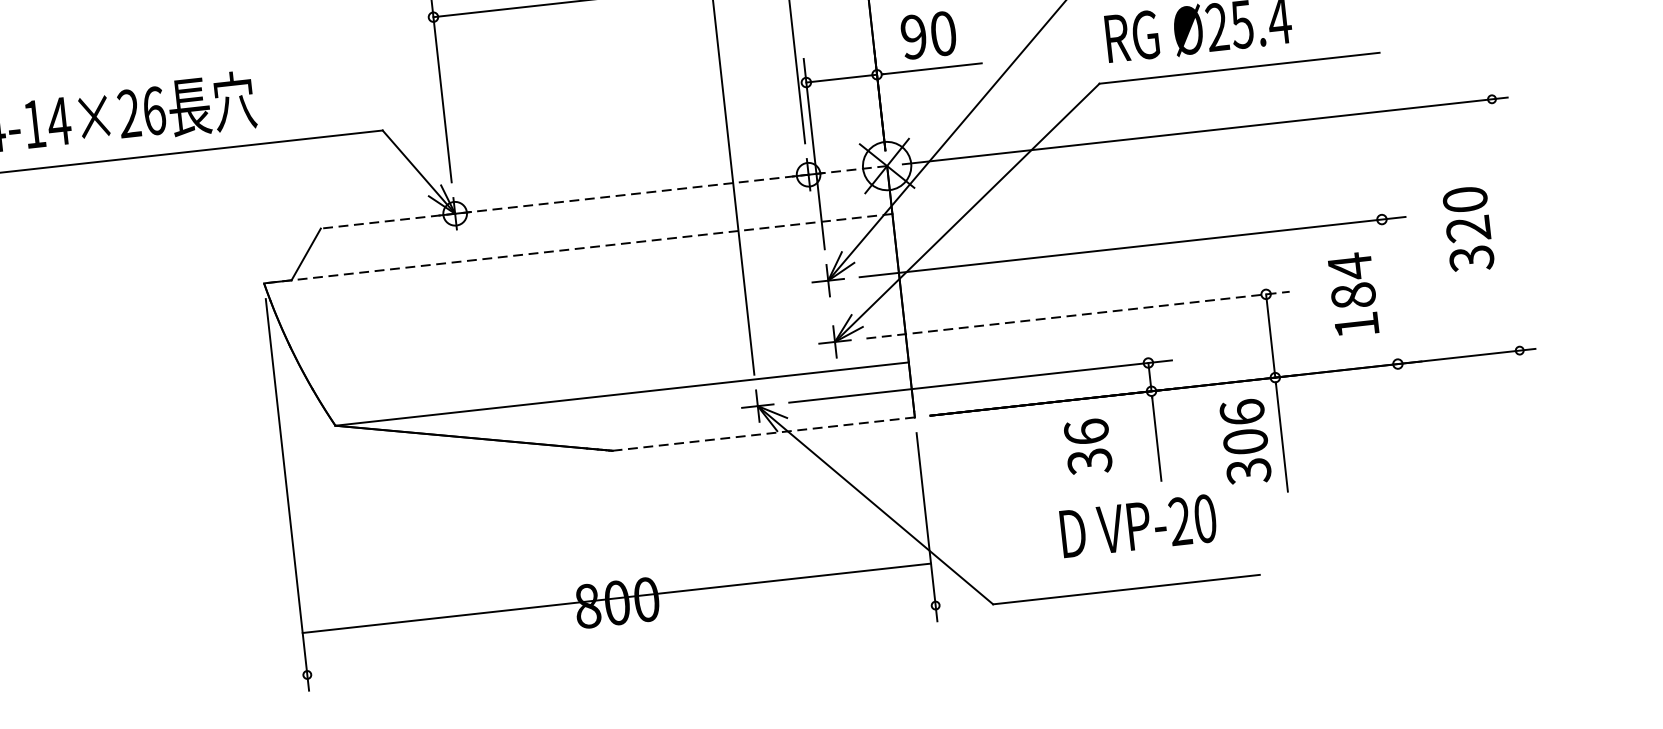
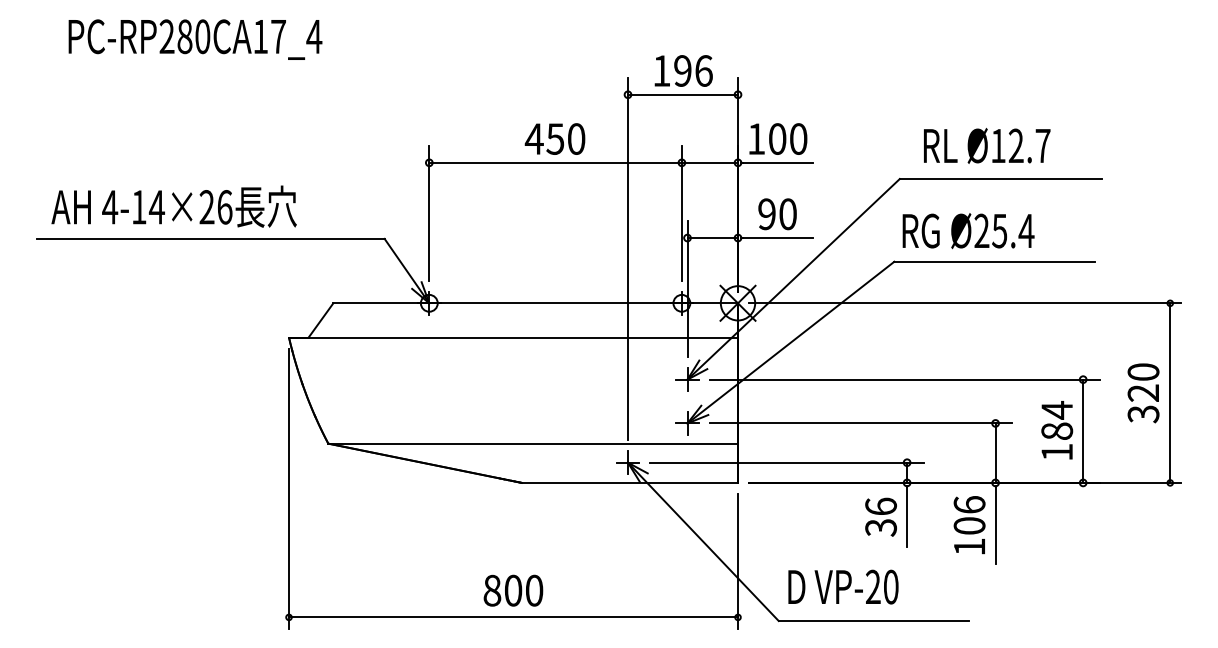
line: (603, 197) -> (535, 303), dashed -> solid
line: (1506, 224) -> (1170, 392), added
line: (578, 248) -> (513, 337), dashed -> solid
line: (1390, 290) -> (1083, 430), added
line: (1078, 315) -> (861, 423), dashed -> solid
line: (762, 433) -> (629, 482), dashed -> solid
text: (1087, 445) -> (880, 516), moved
text: (1248, 472) -> (969, 547), 306 -> 106
text: (1138, 525) -> (843, 586), moved
line: (616, 598) -> (513, 617), moved

